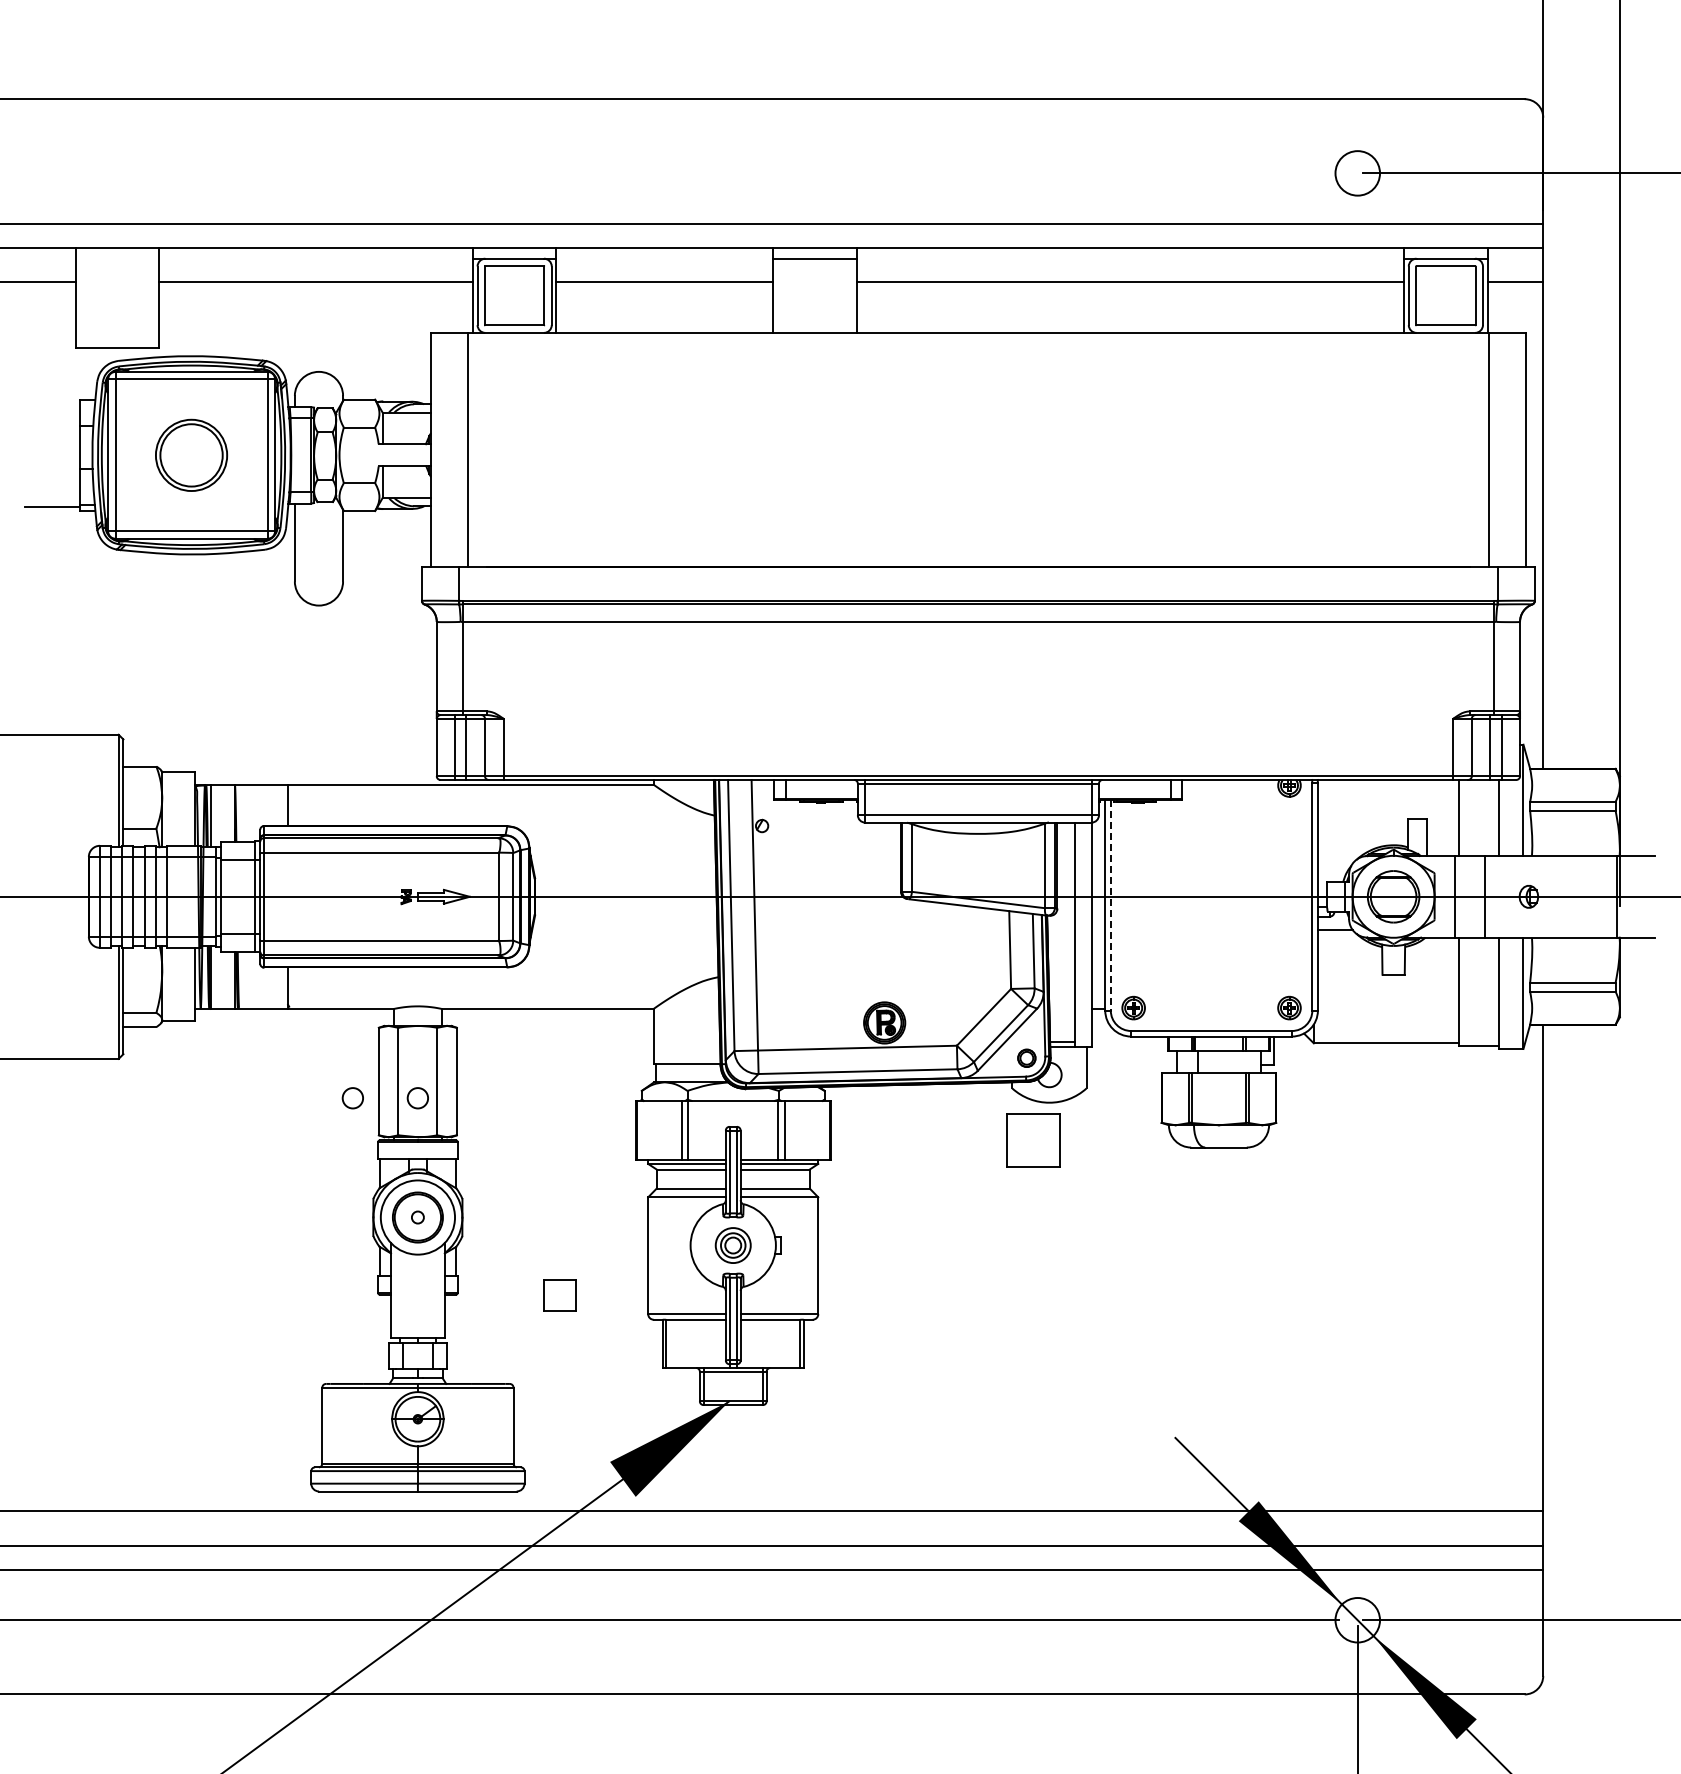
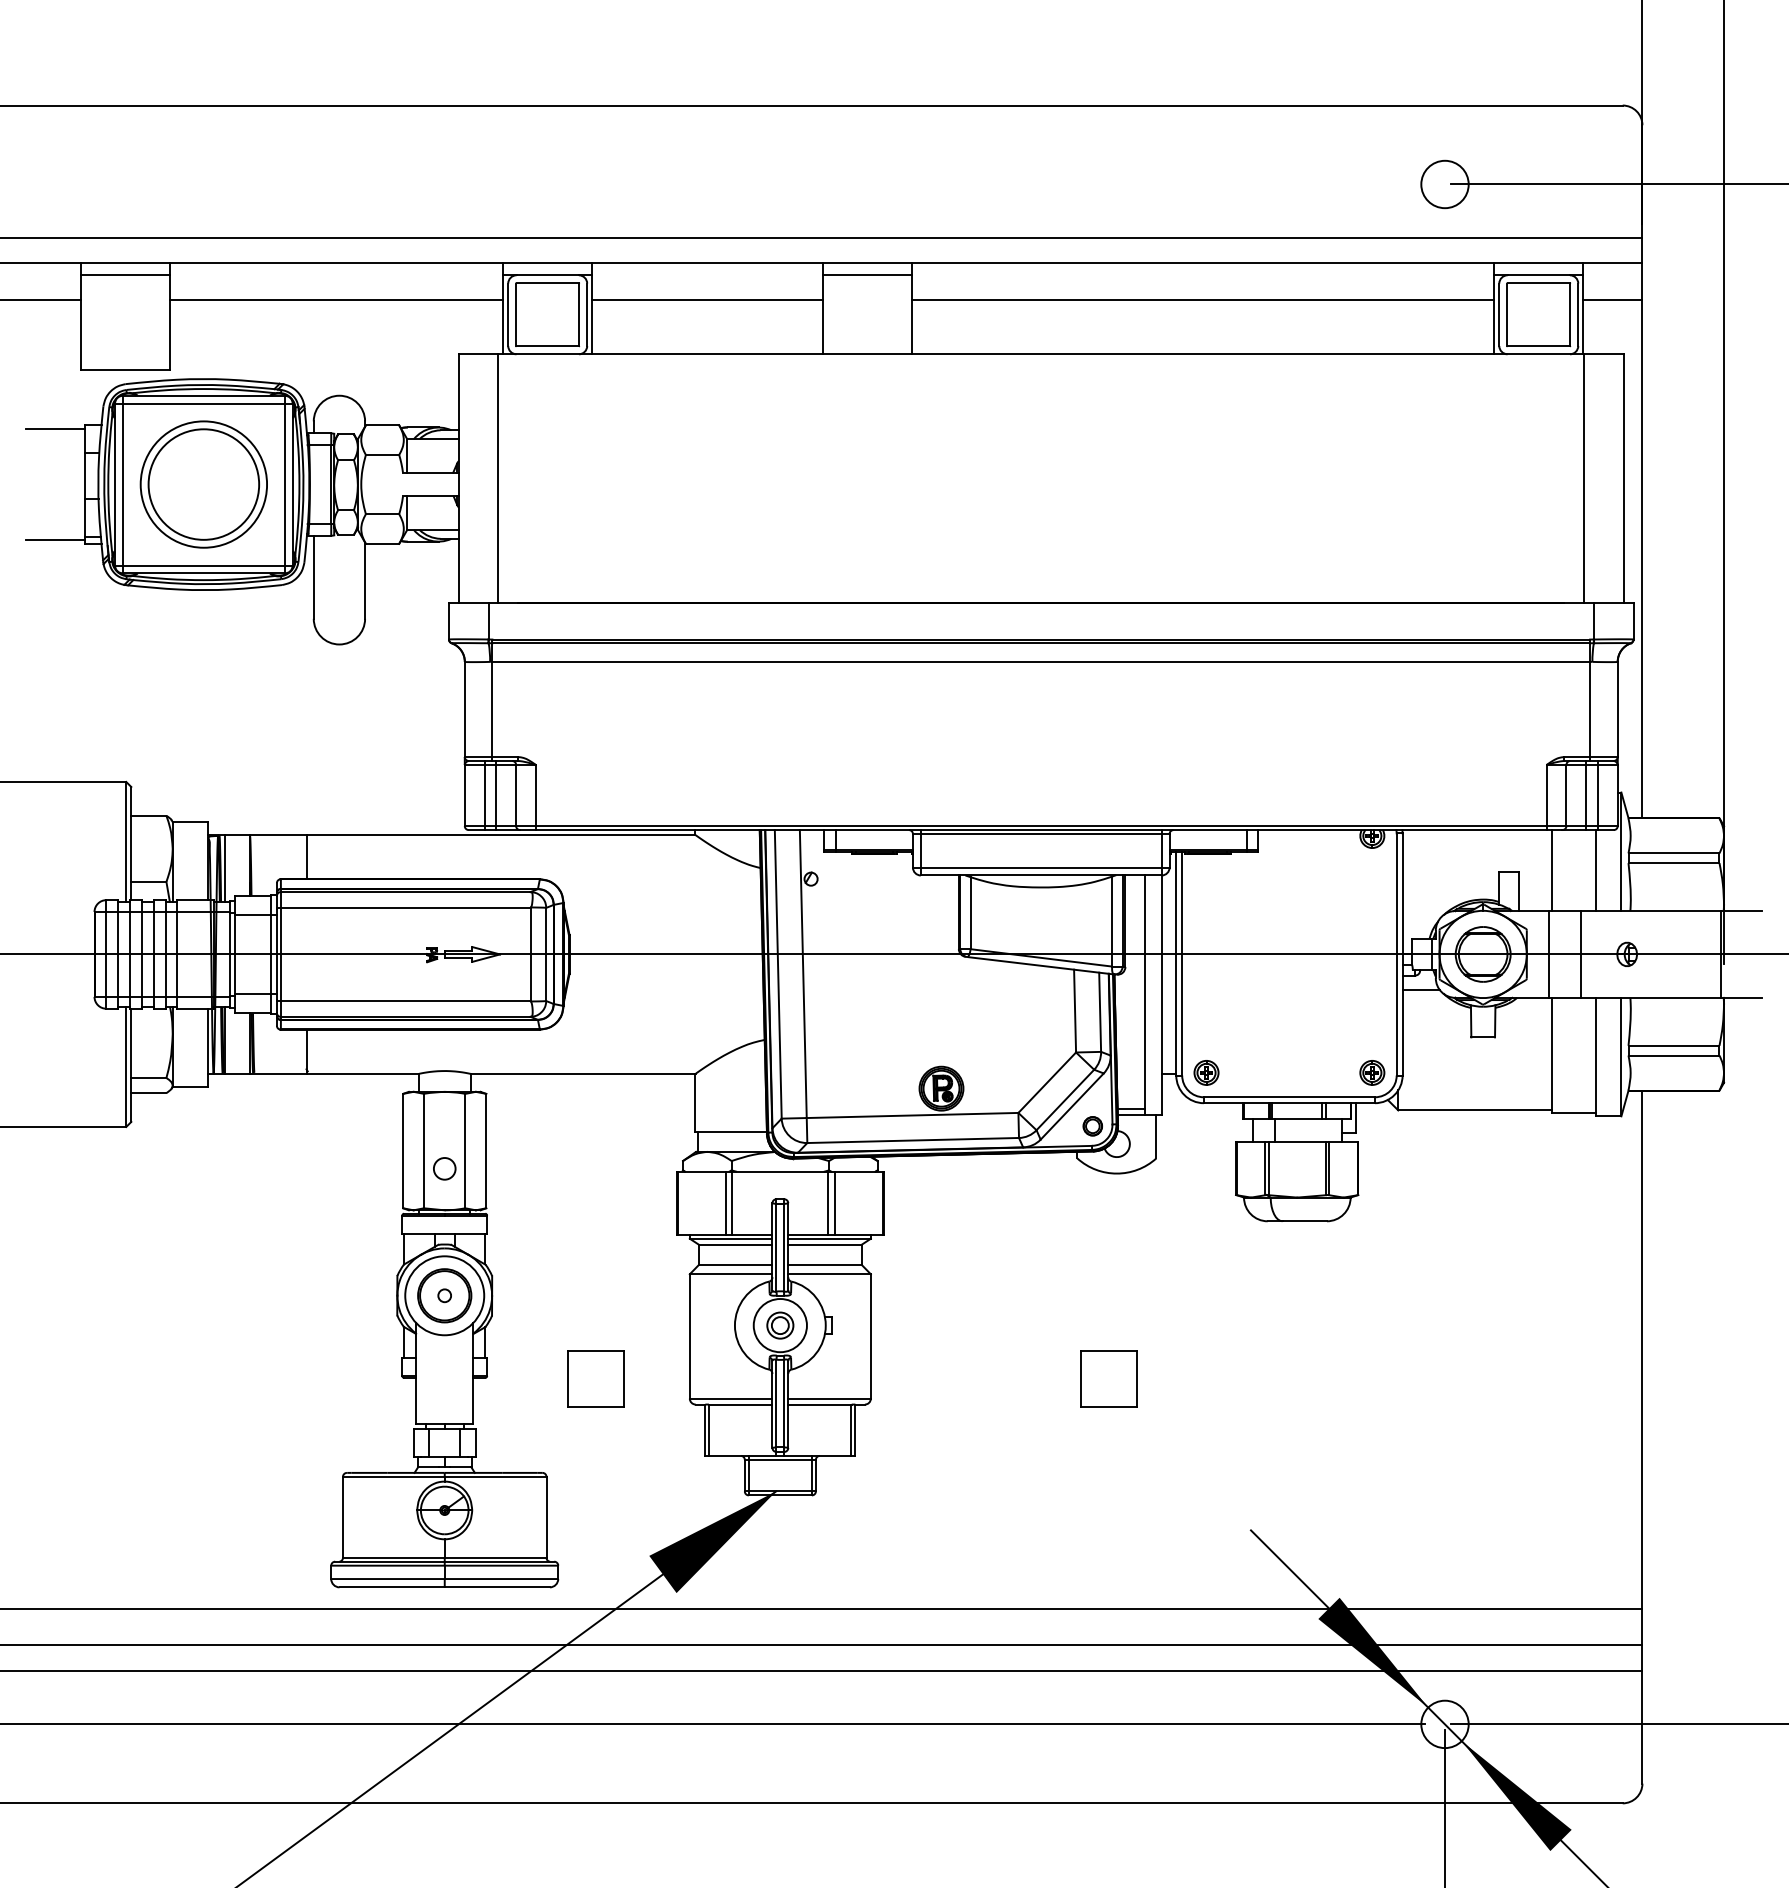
line: (117, 258) -> (125, 275), added
line: (52, 403) -> (55, 429), added
part: (191, 455) -> (203, 484), size x1.67
line: (1110, 905) -> (1181, 963), dashed -> solid
circle: (352, 1098) -> (375, 1169), removed
part: (1033, 1140) -> (1109, 1378), moved
circle: (733, 1245) -> (780, 1325), size x1.43
part: (559, 1295) -> (595, 1378), size x1.67

